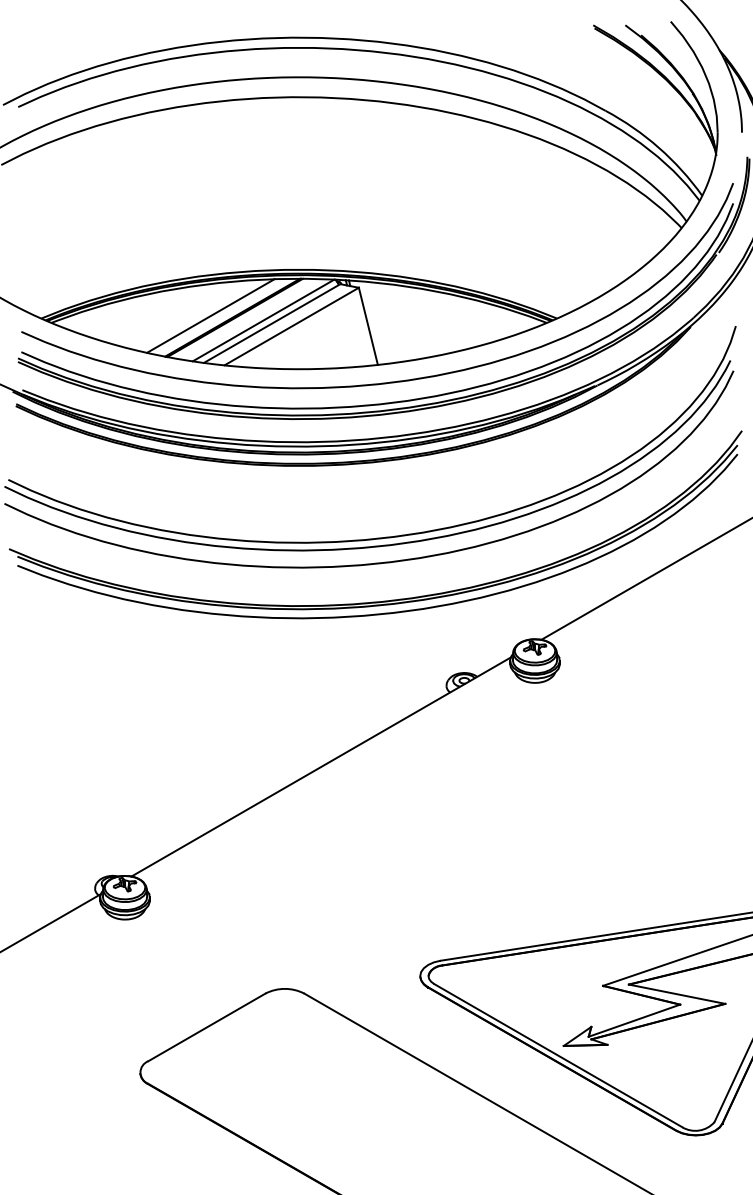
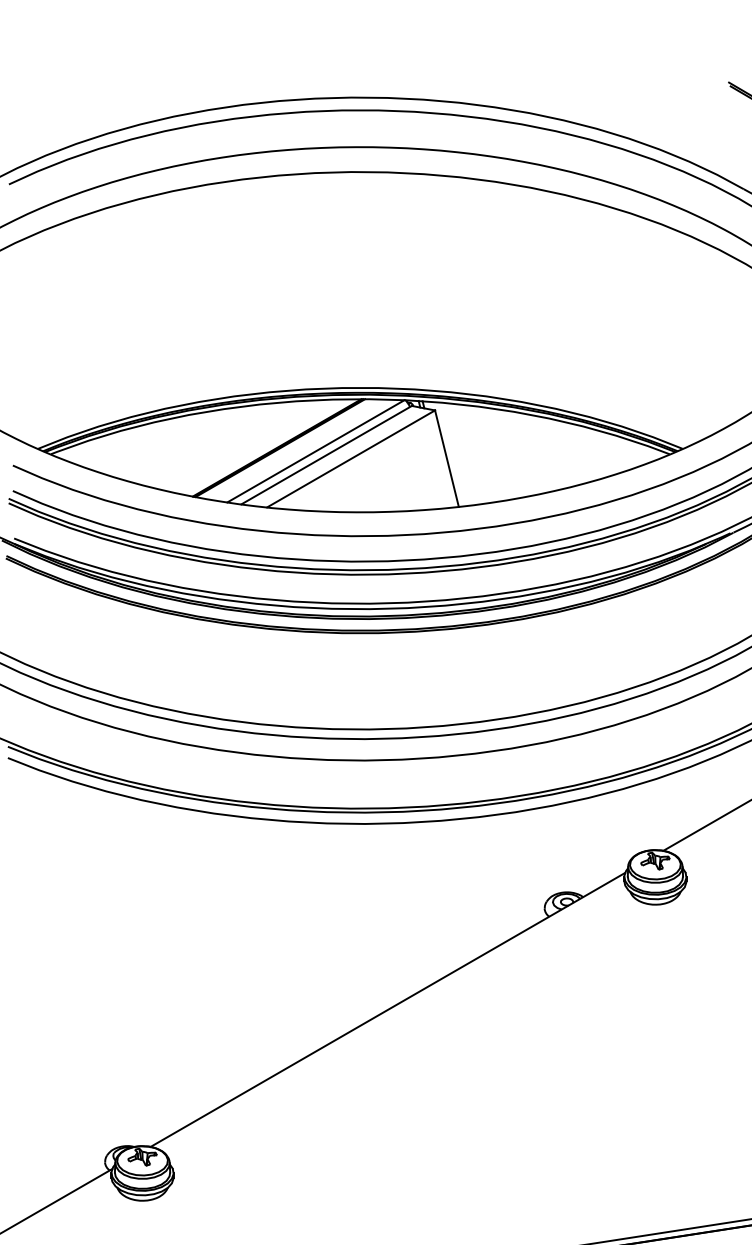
line: (210, 315) -> (249, 445), removed

